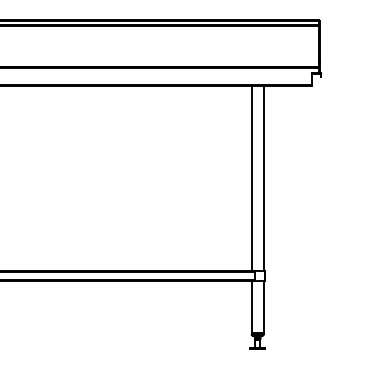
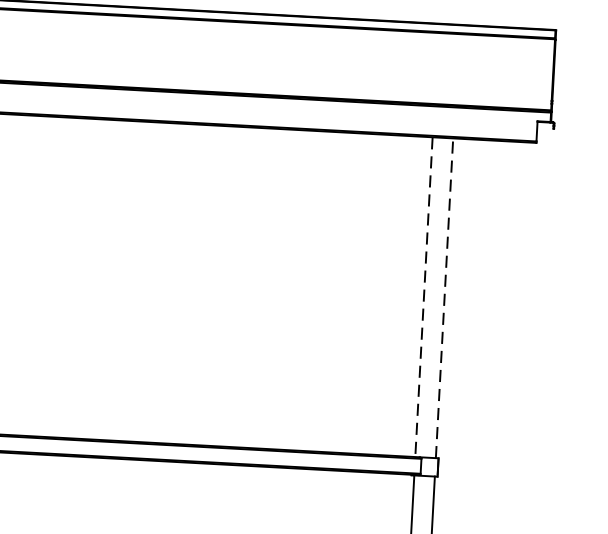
line: (263, 177) -> (444, 296), solid -> dashed
line: (251, 178) -> (423, 297), solid -> dashed

